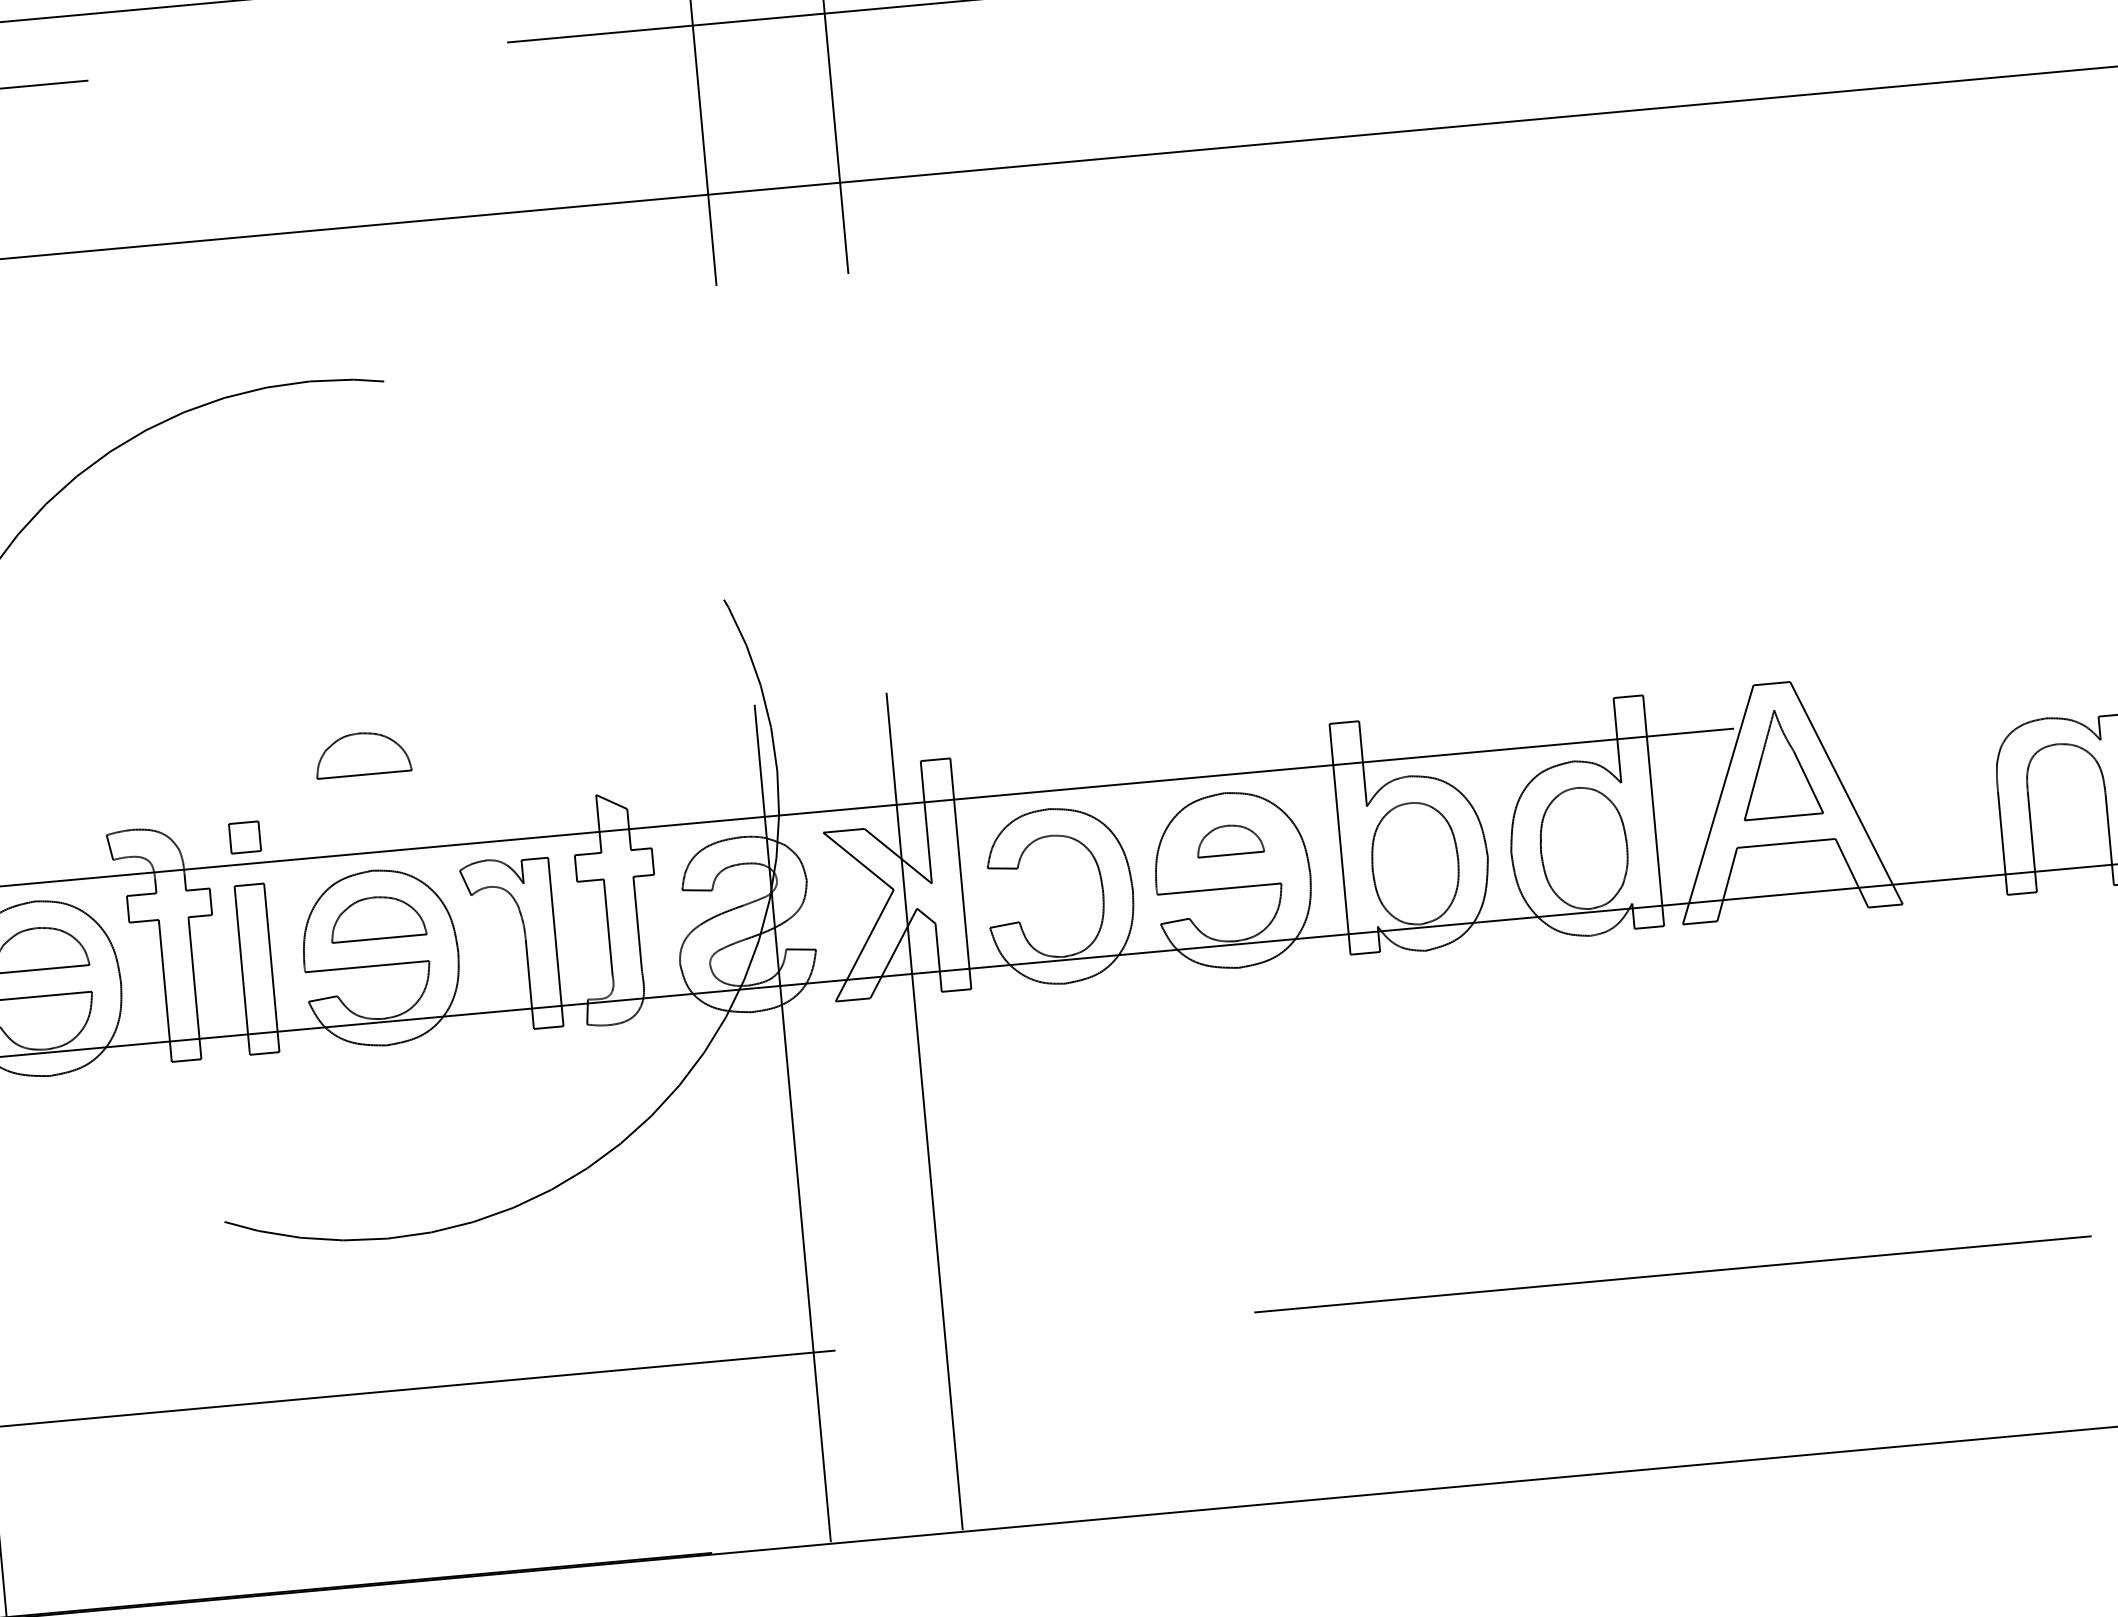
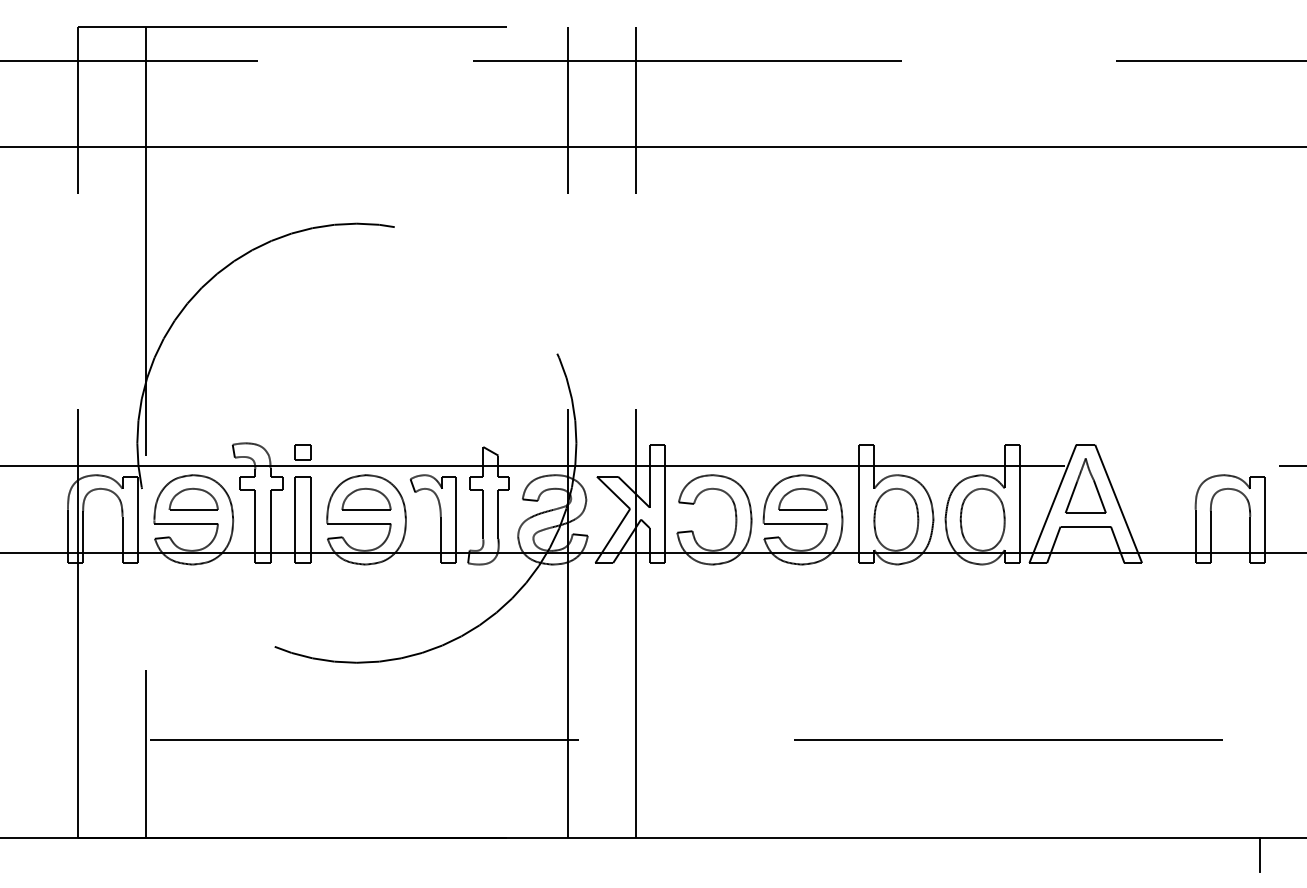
part: (362, 754) -> (366, 415), removed
part: (1230, 838) -> (803, 498), size x1.43

